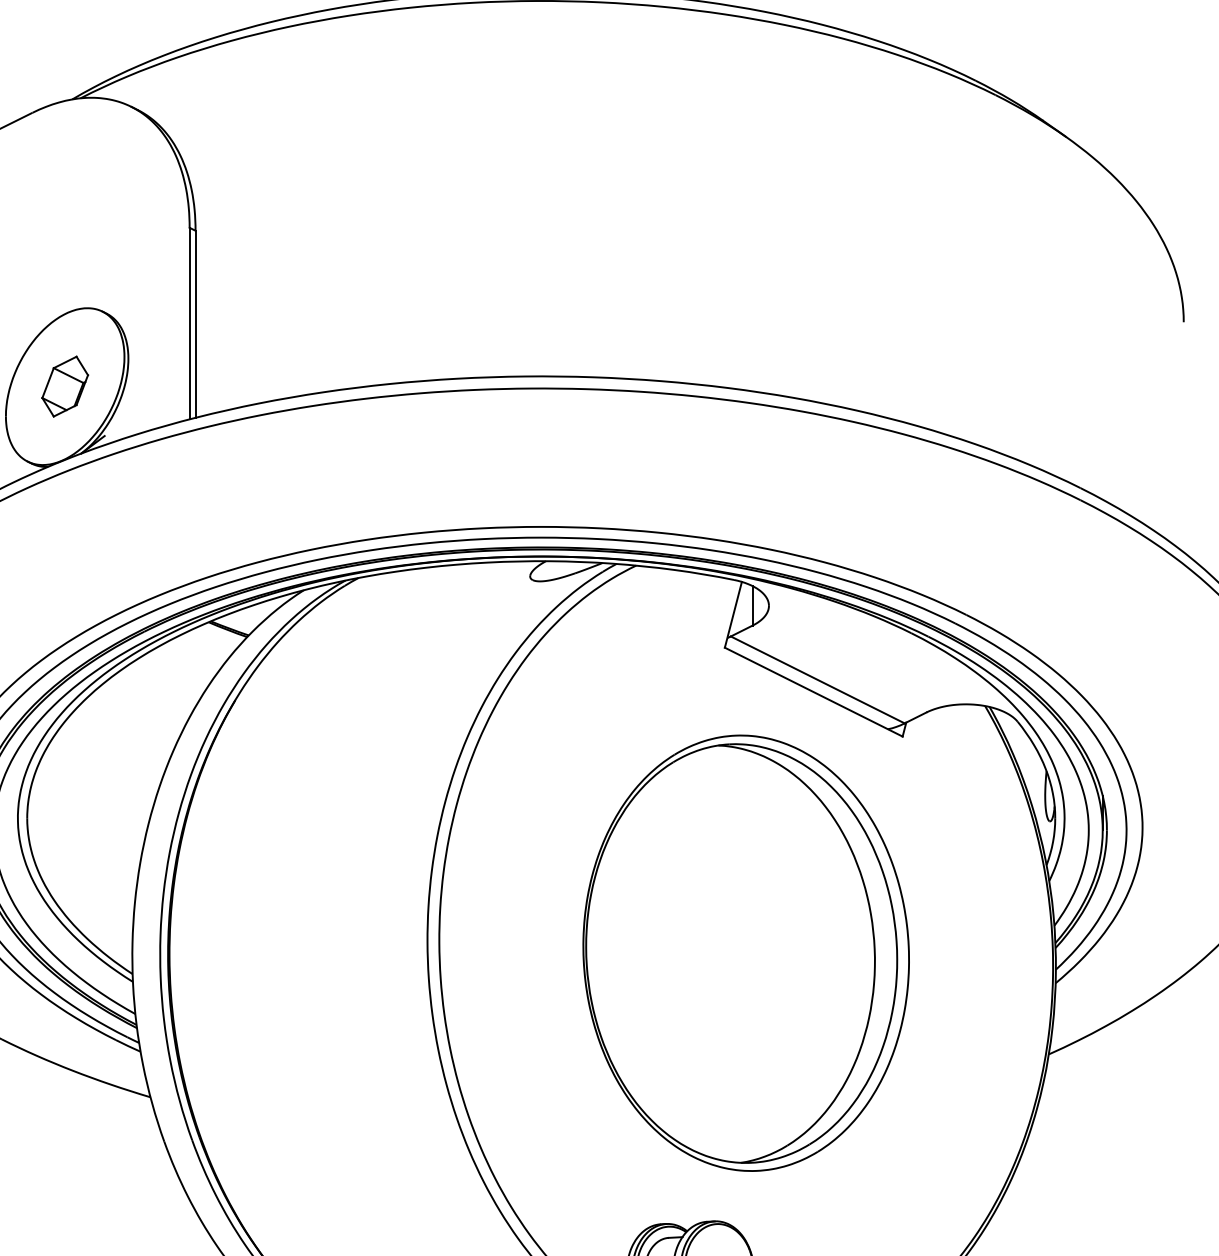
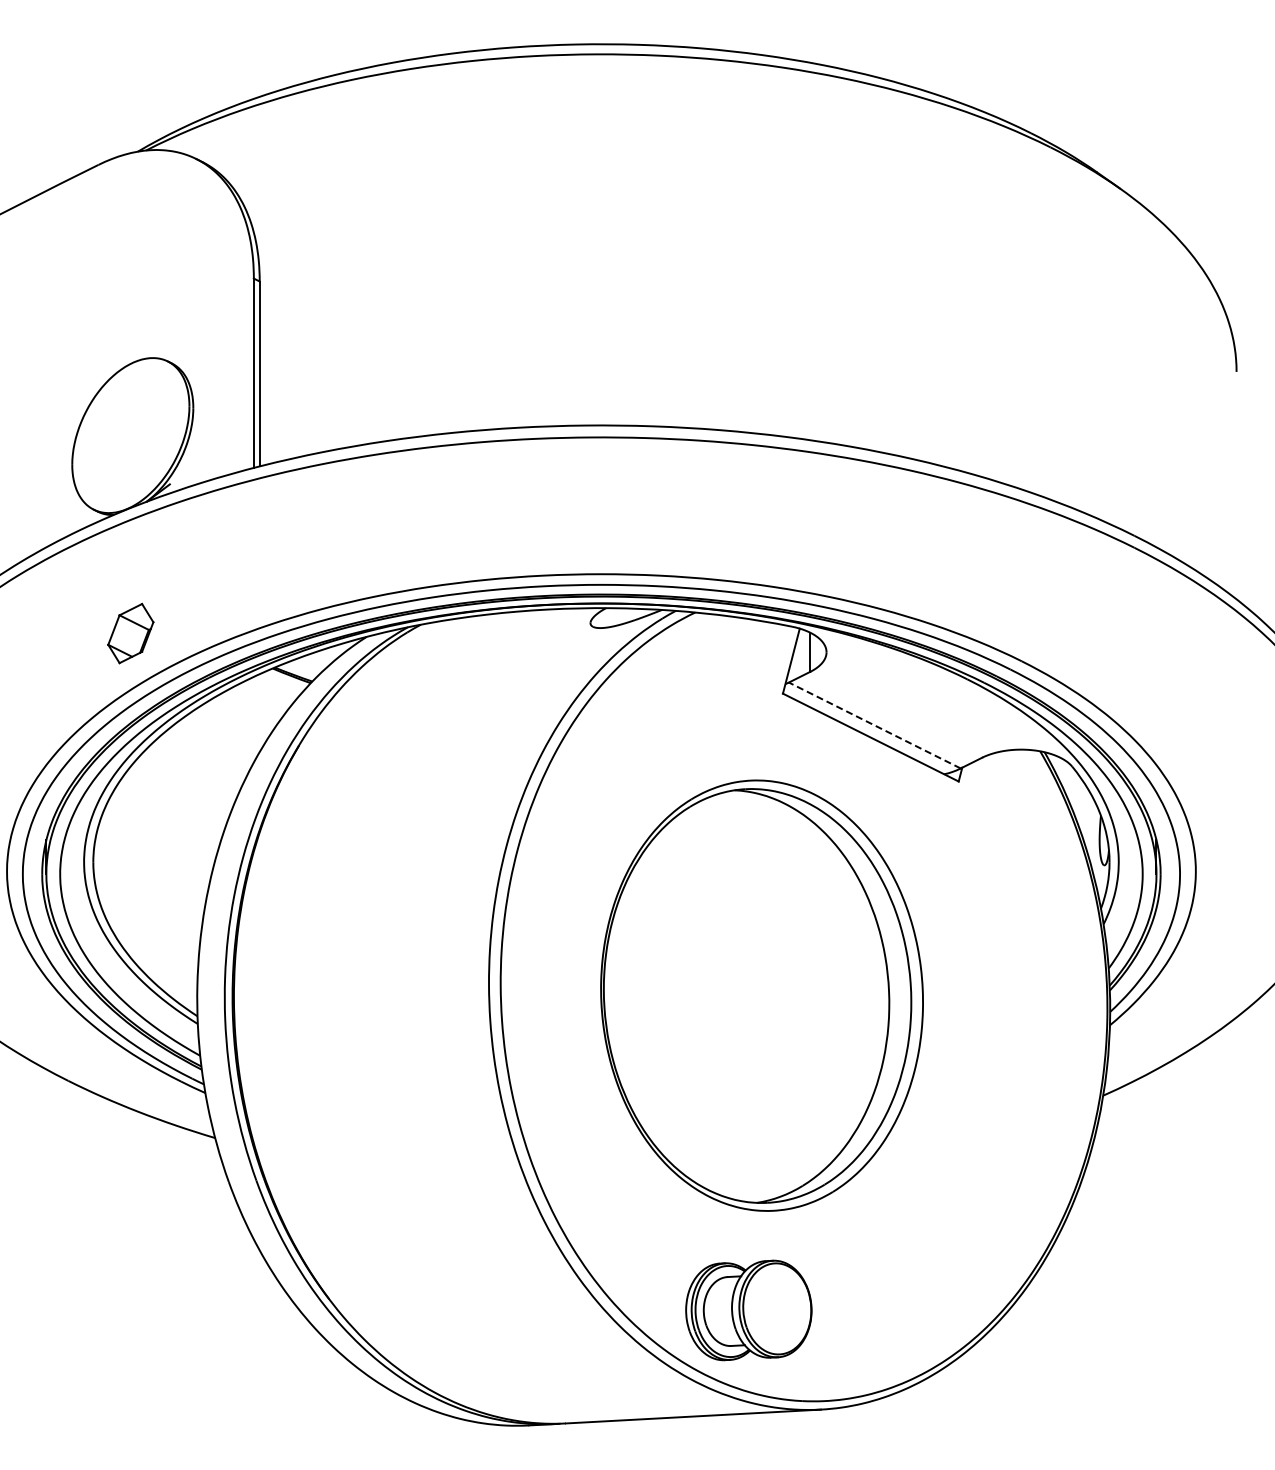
part: (64, 386) -> (130, 633), moved
line: (817, 679) -> (874, 725), solid -> dashed
part: (745, 953) -> (761, 995), moved

